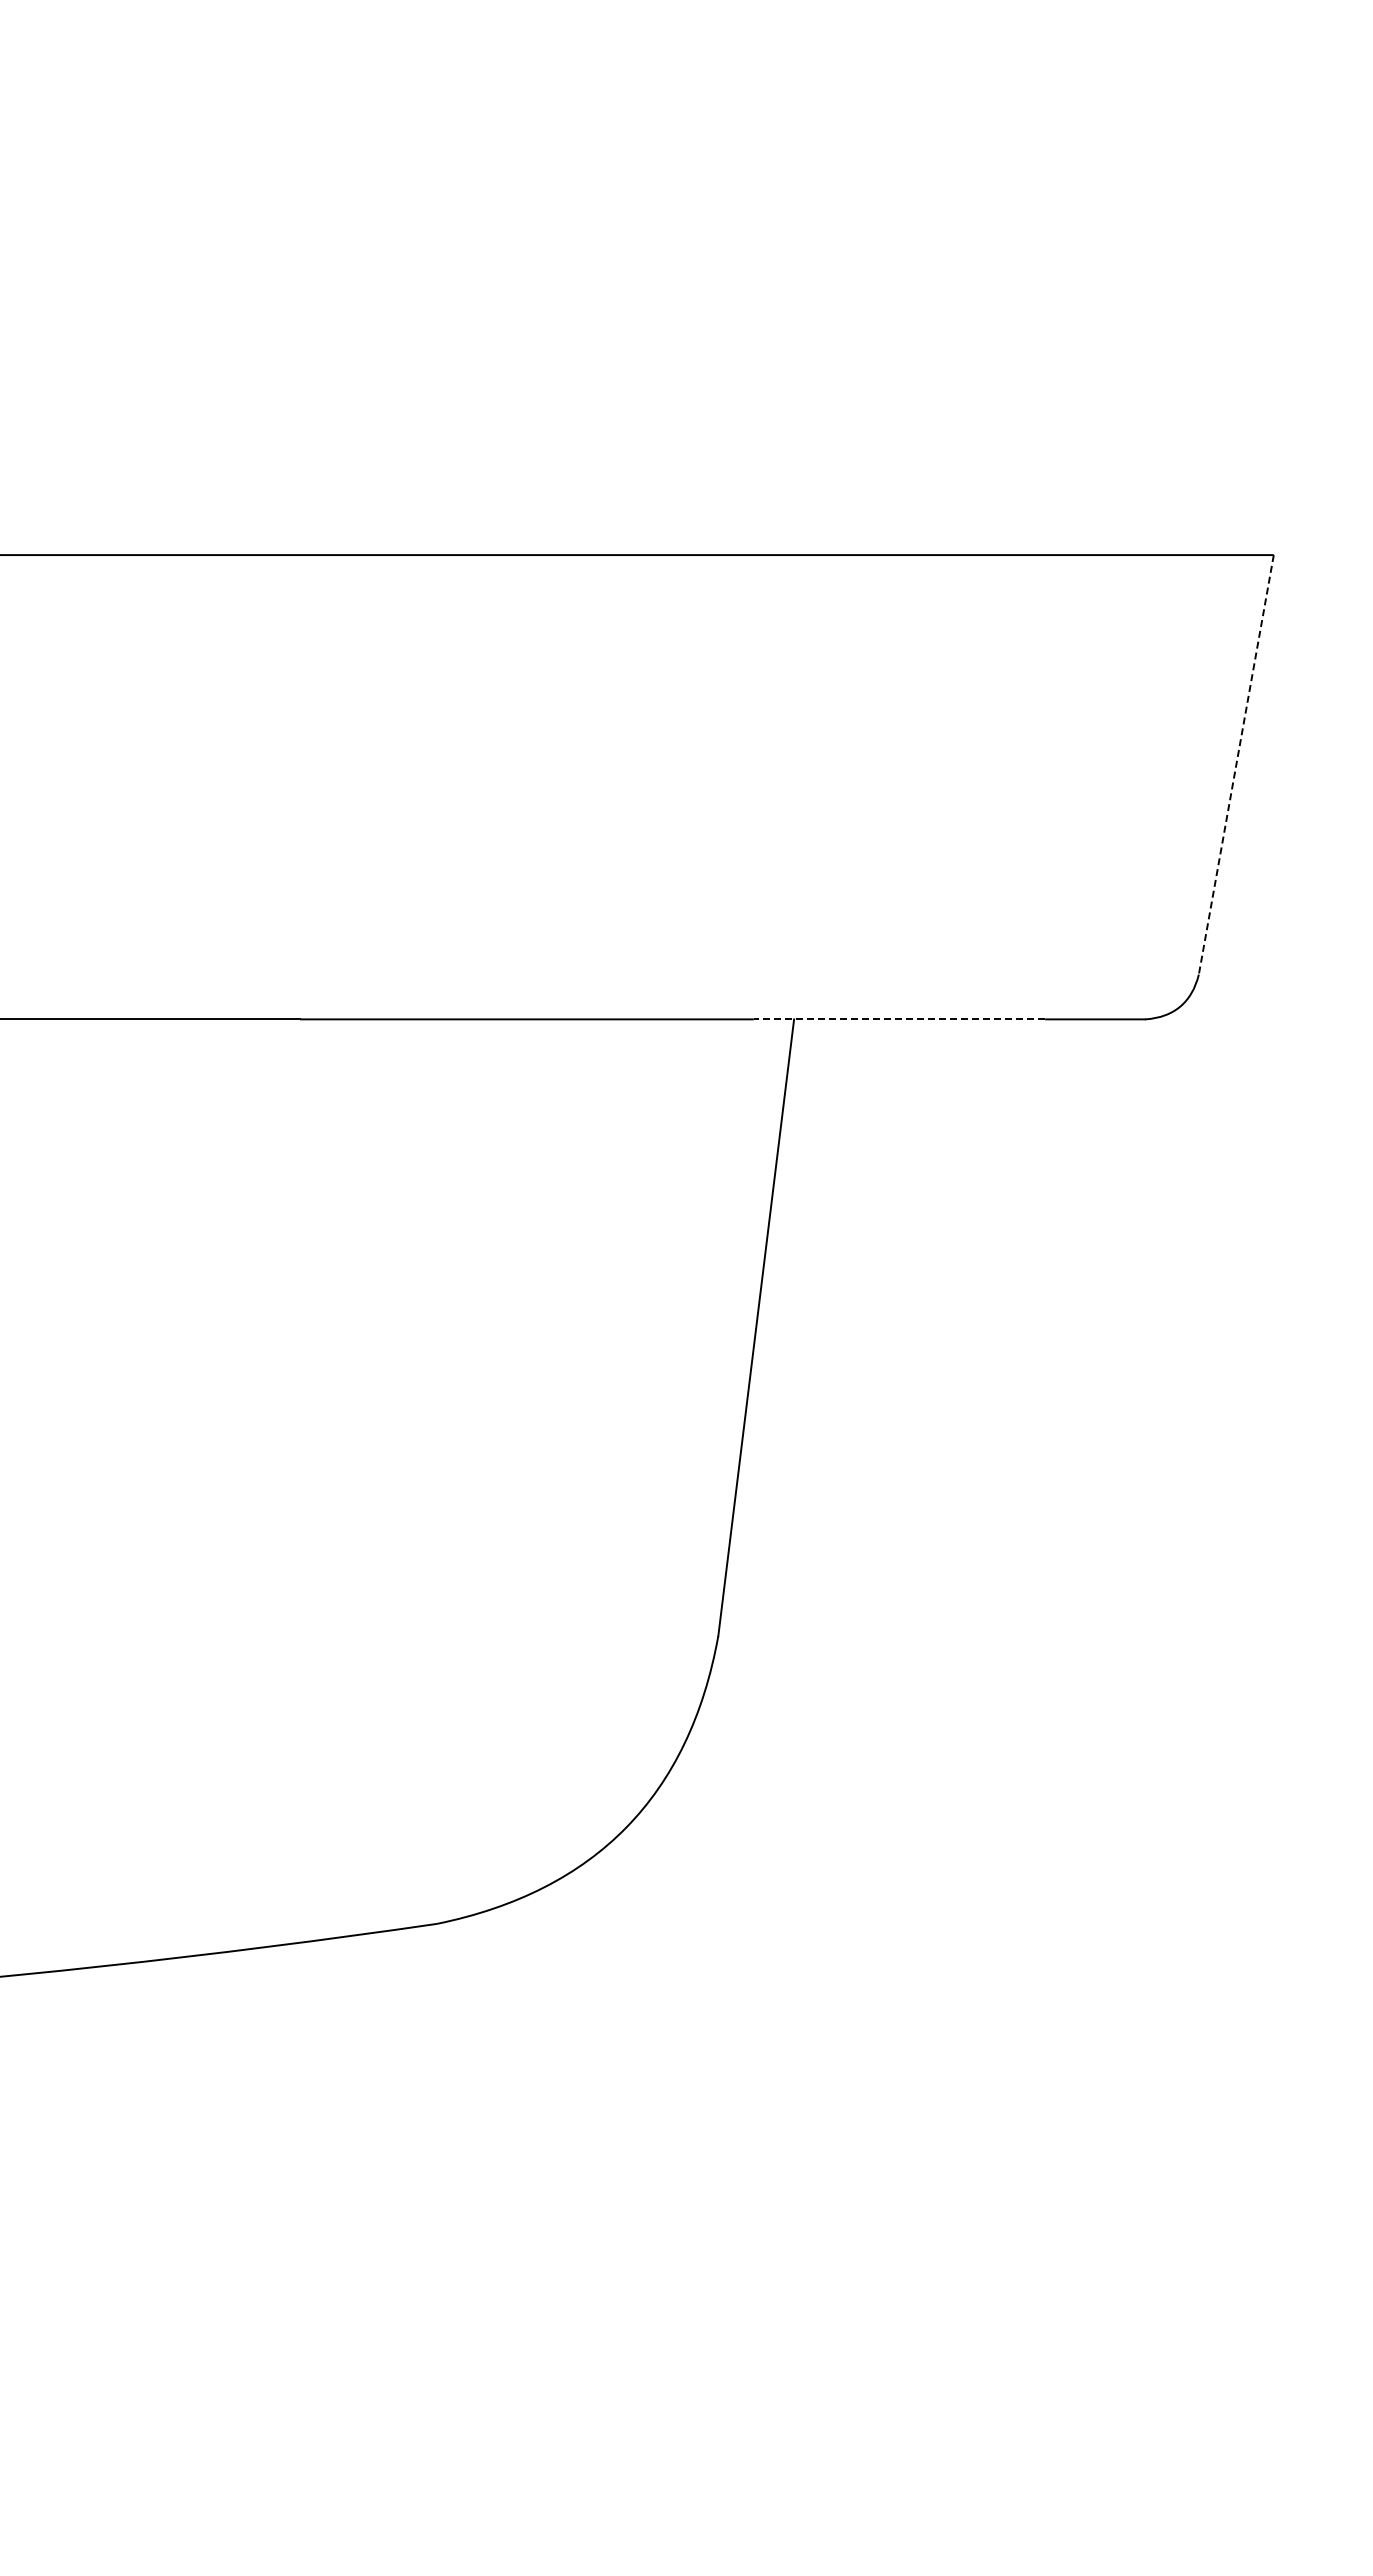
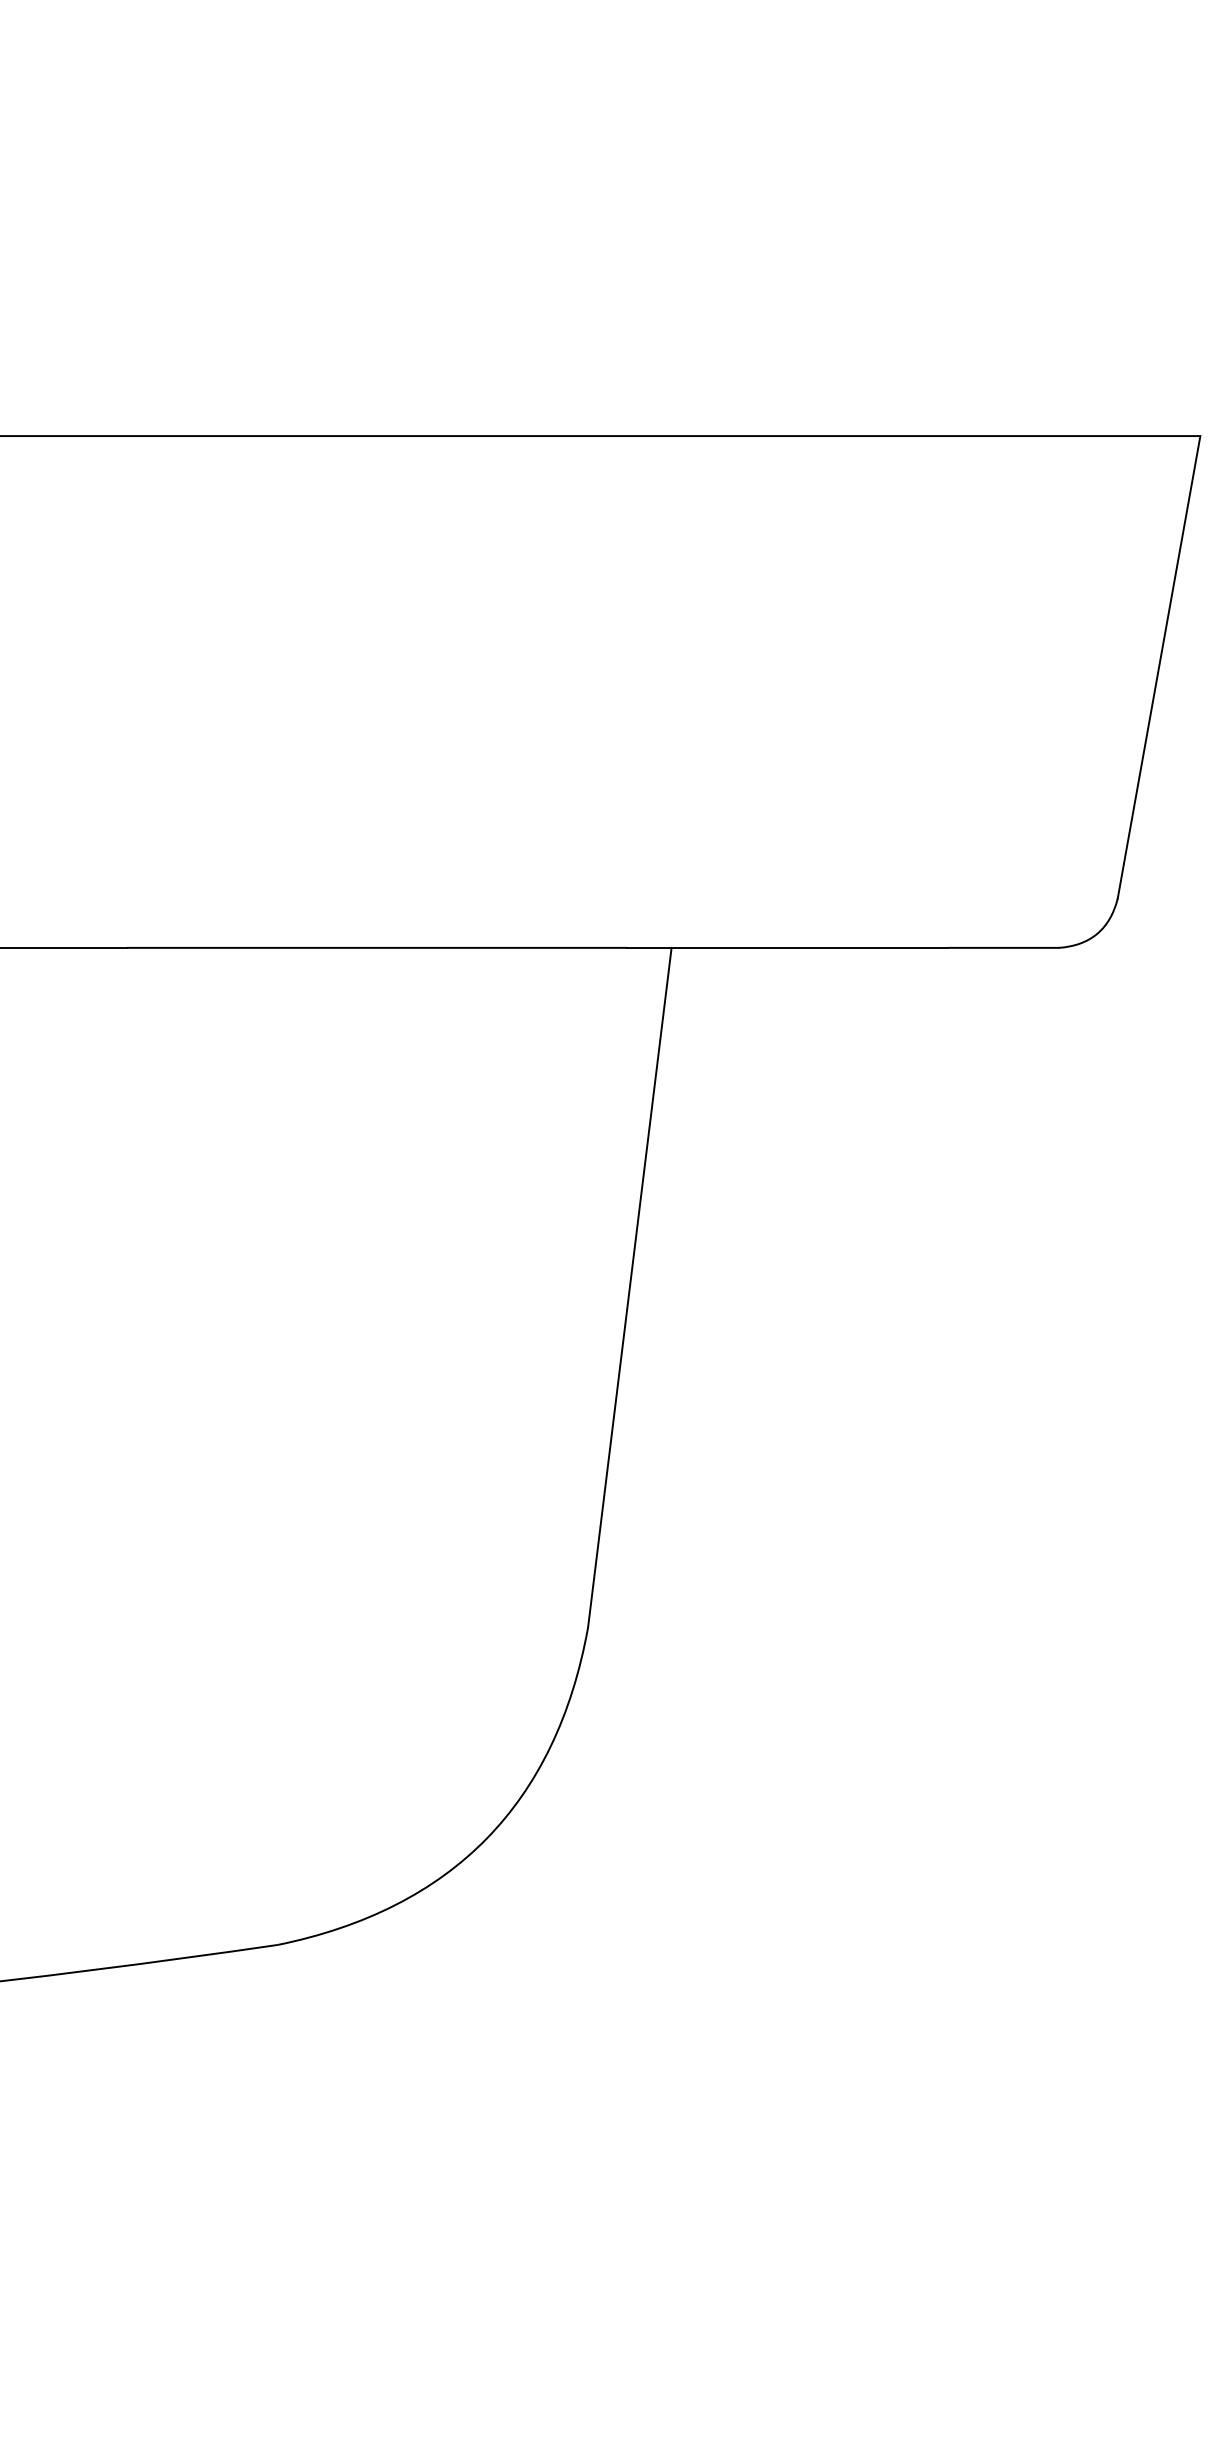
line: (1236, 765) -> (1159, 668), dashed -> solid
line: (899, 1019) -> (787, 948), dashed -> solid

